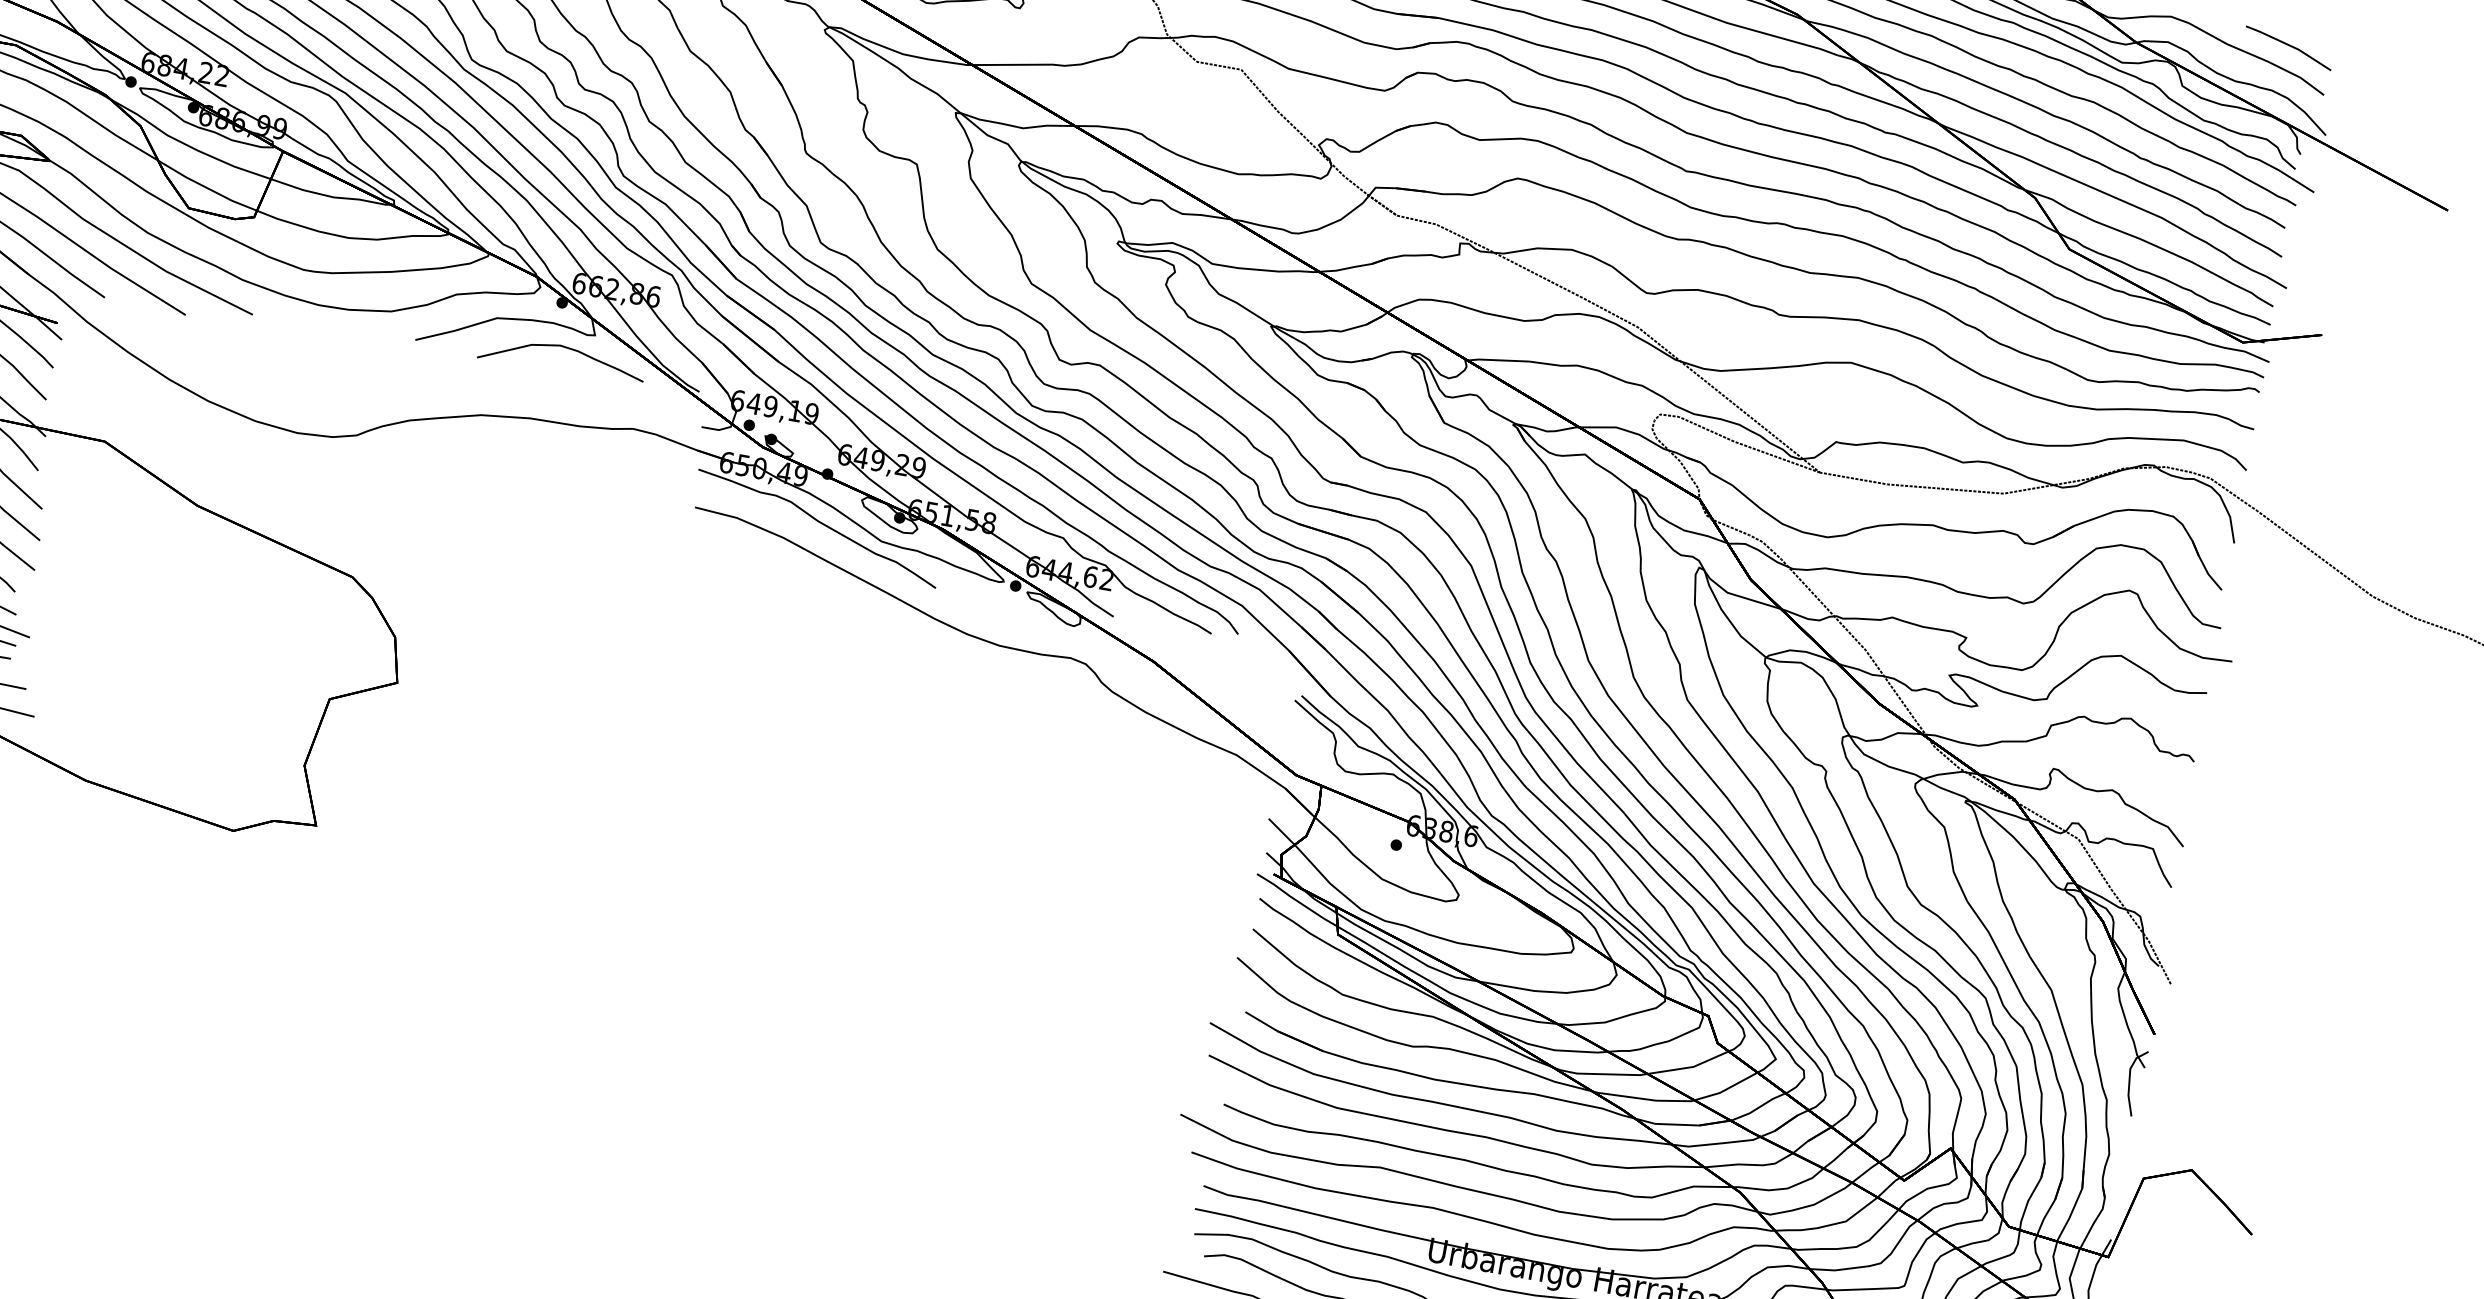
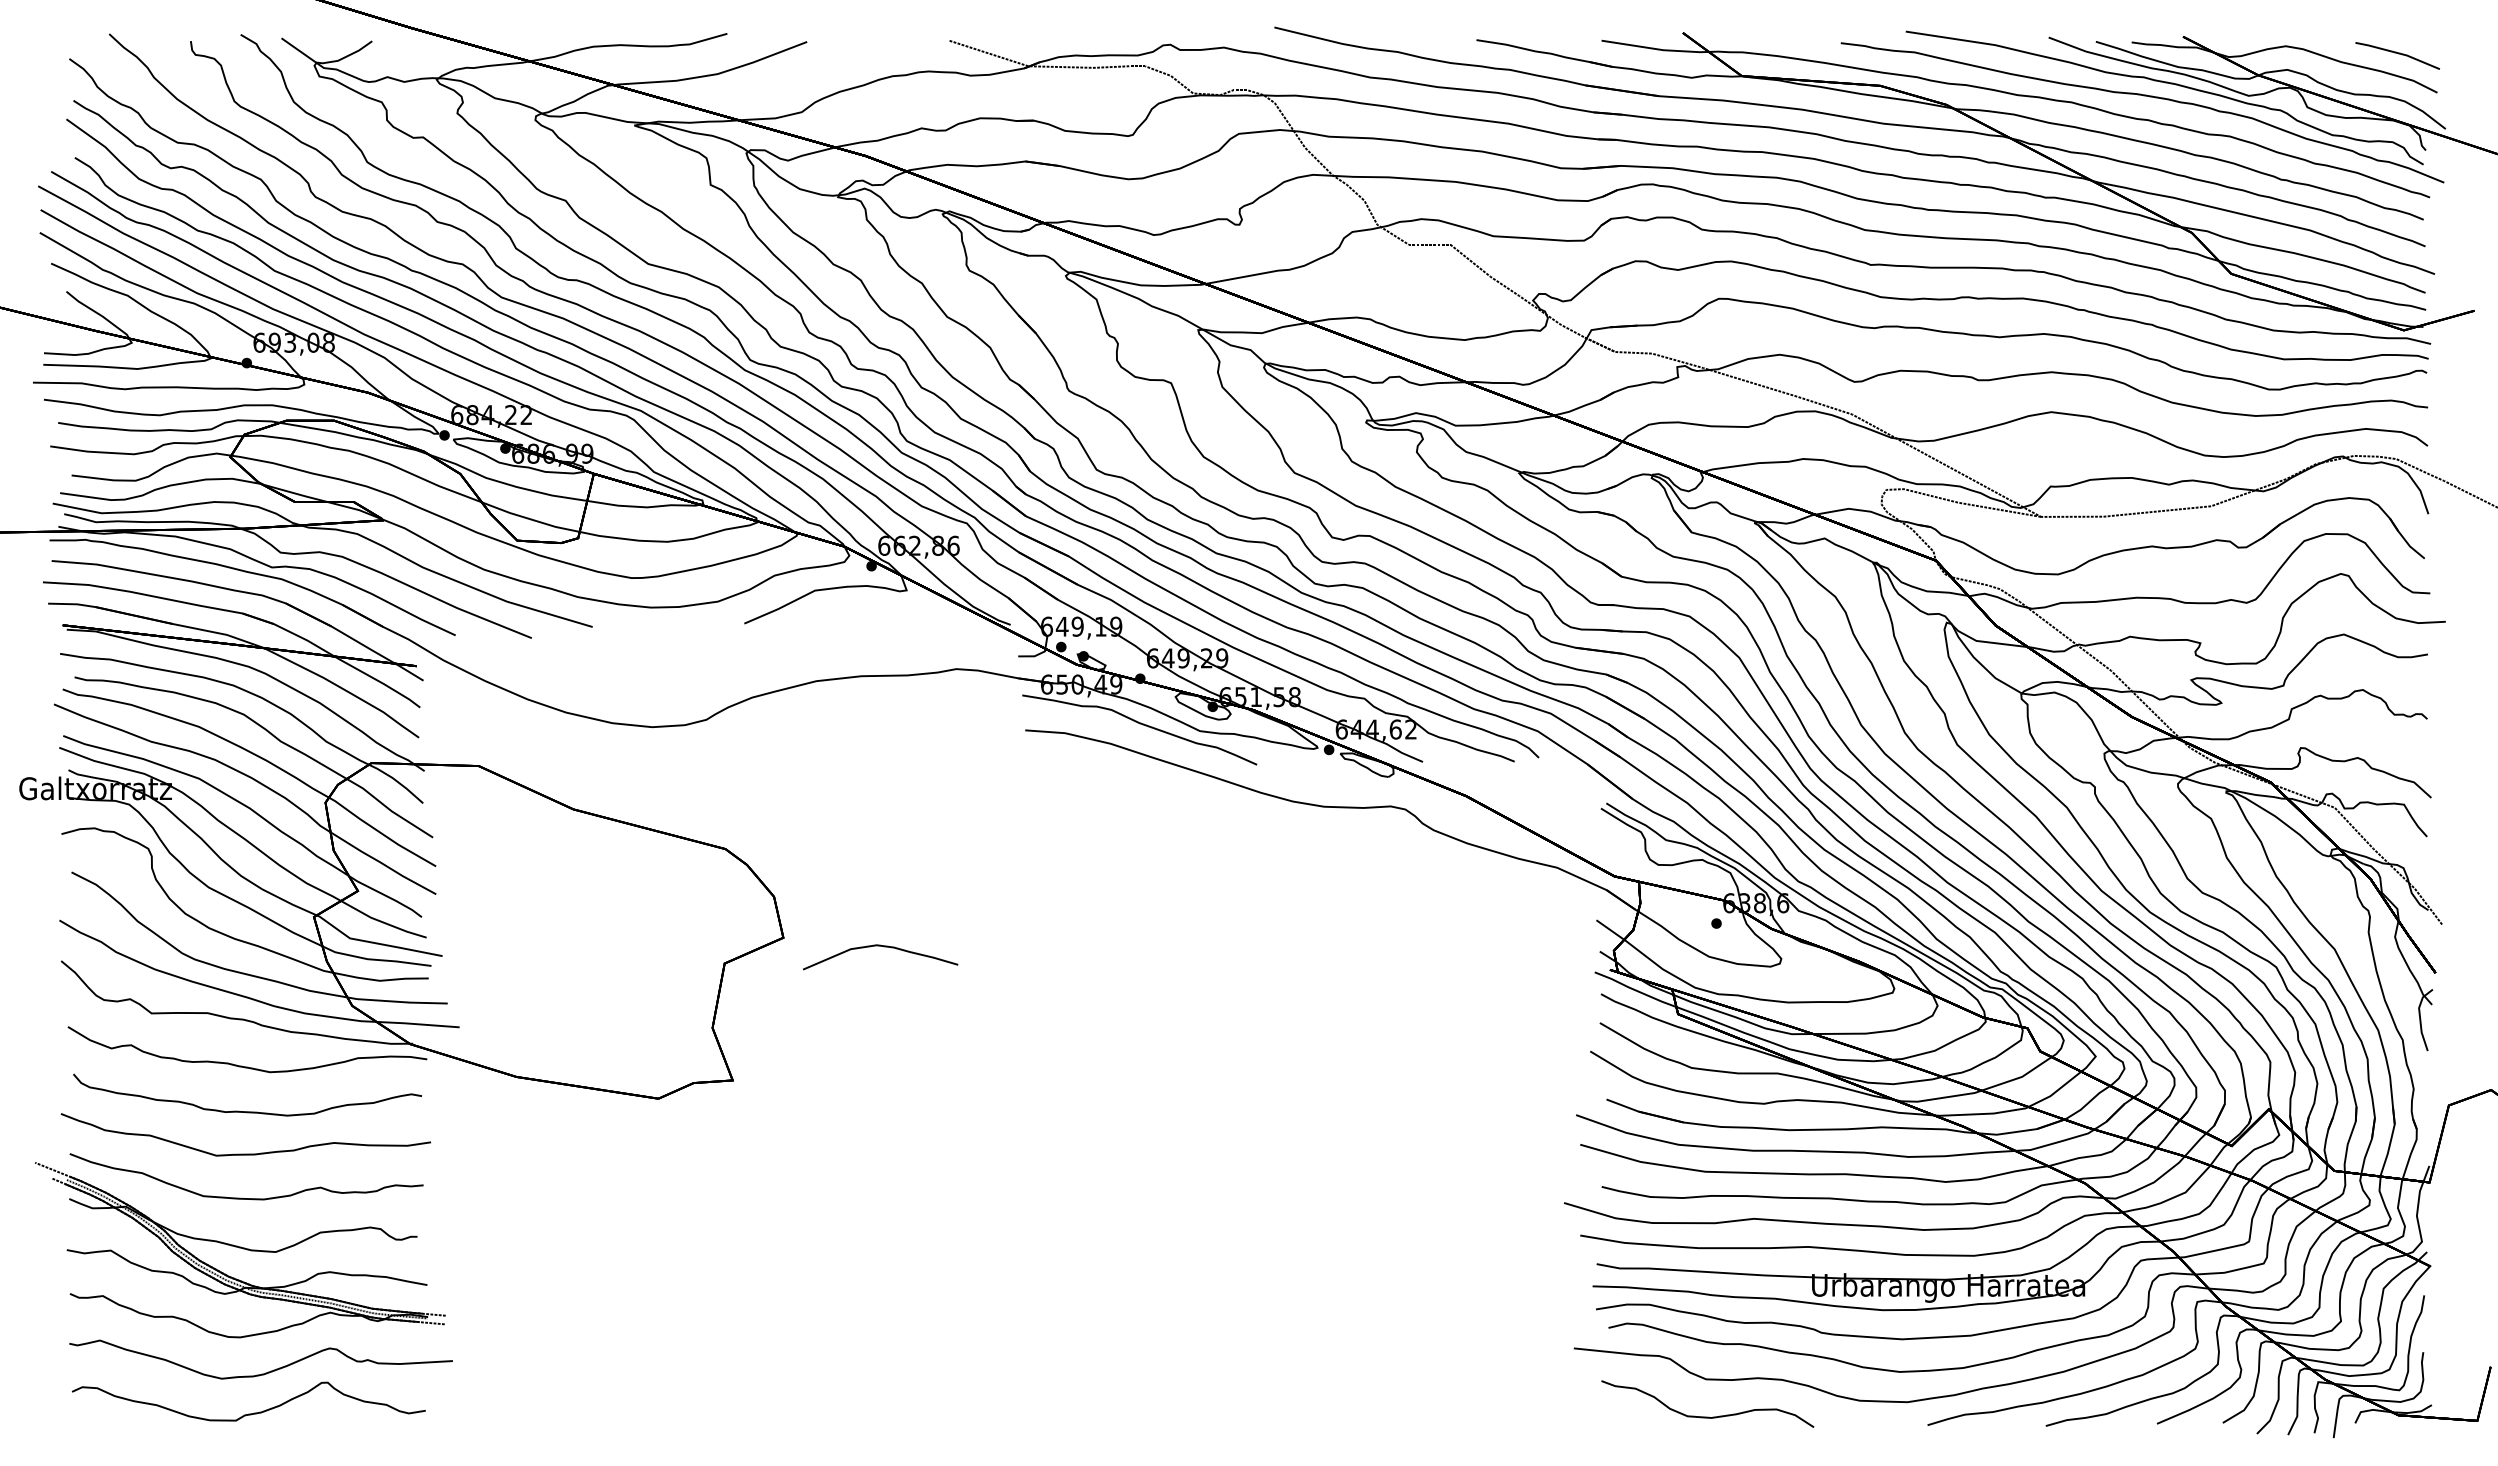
curve: (568, 349) -> (884, 947), moved

